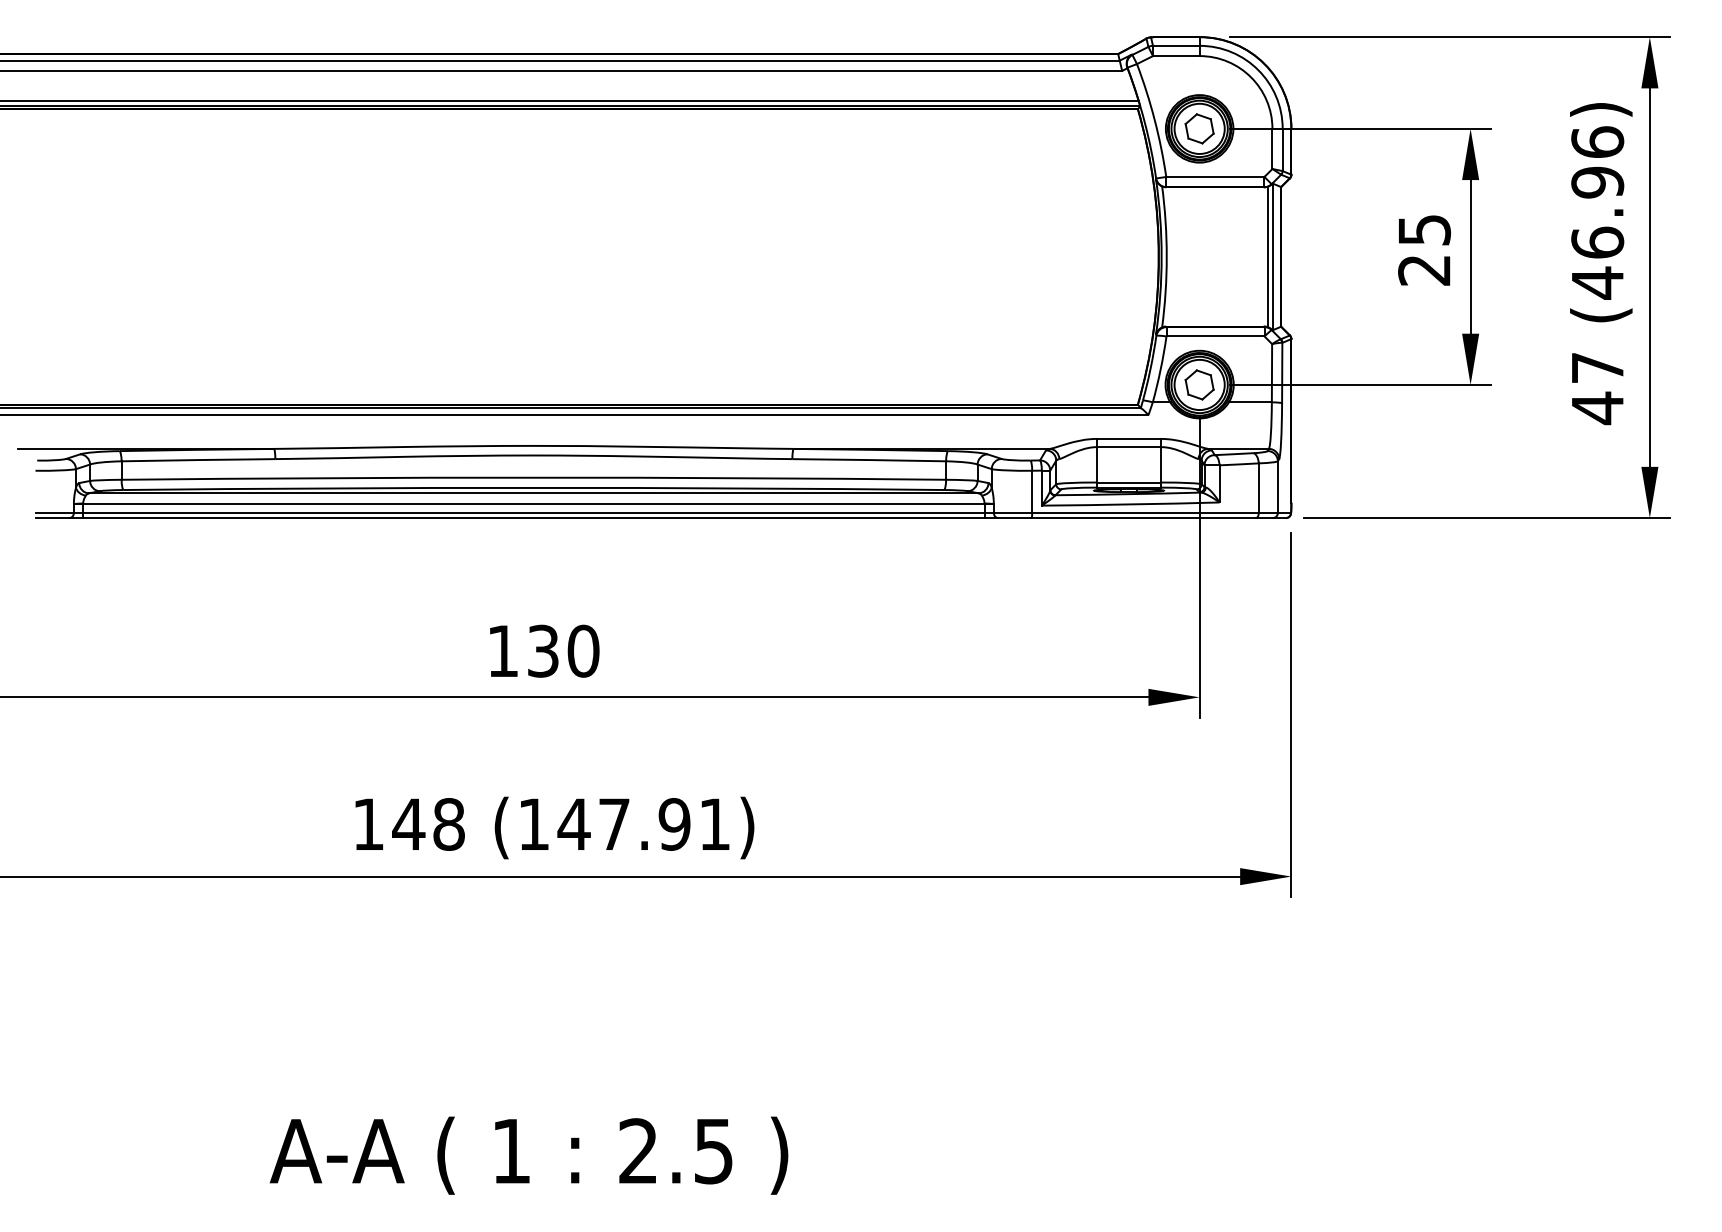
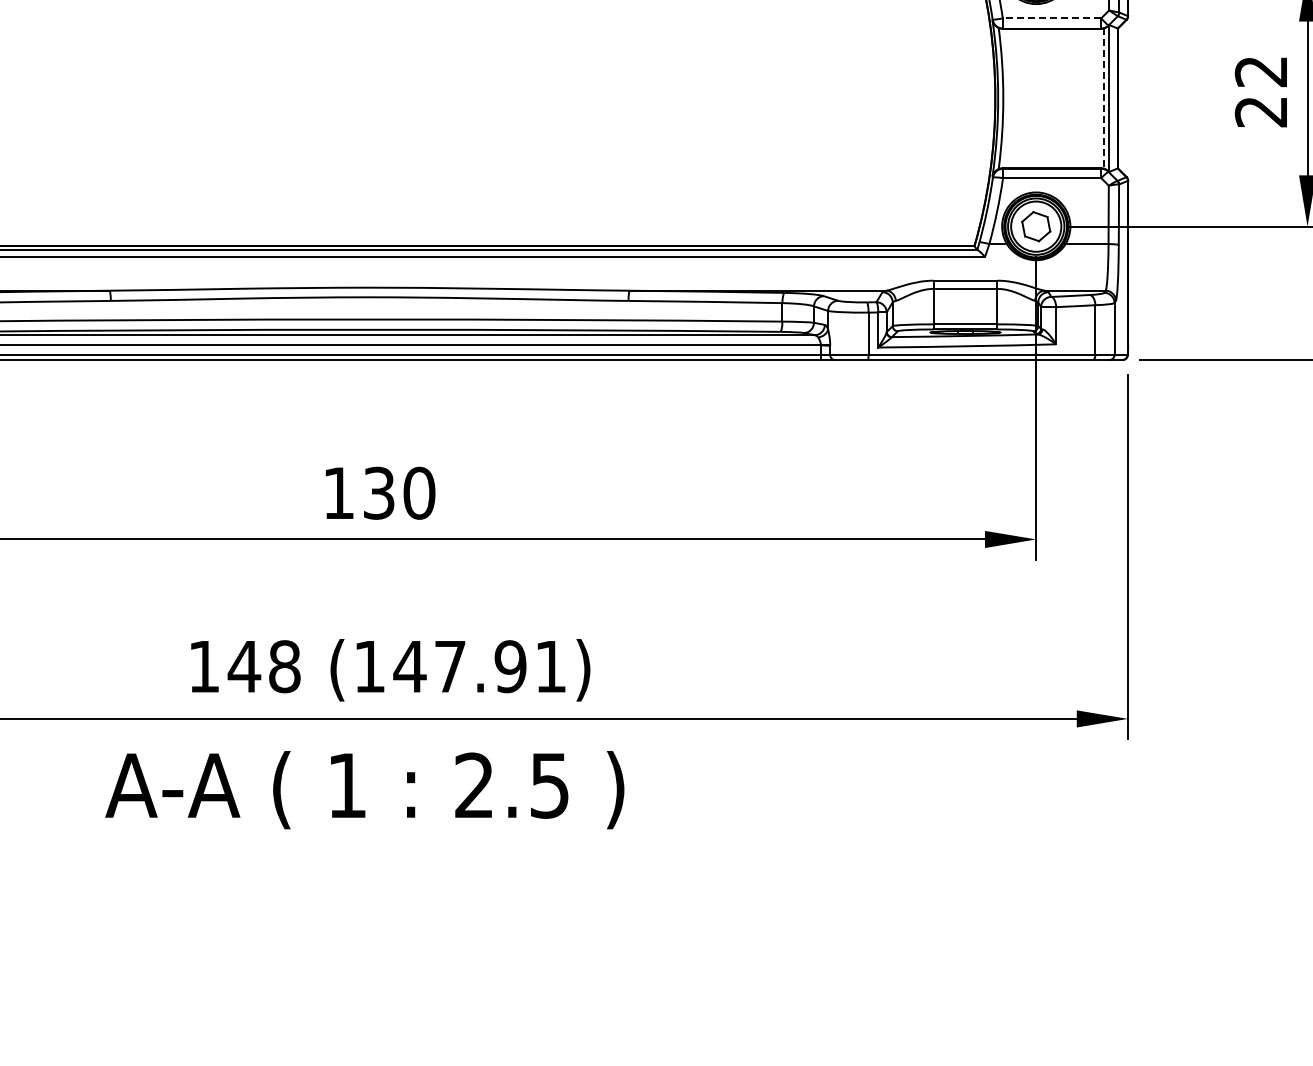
line: (1214, 176) -> (1051, 17), solid -> dashed
text: (1424, 230) -> (1261, 72), 25 -> 22
line: (1267, 257) -> (1104, 99), solid -> dashed
text: (528, 1155) -> (364, 789), moved

